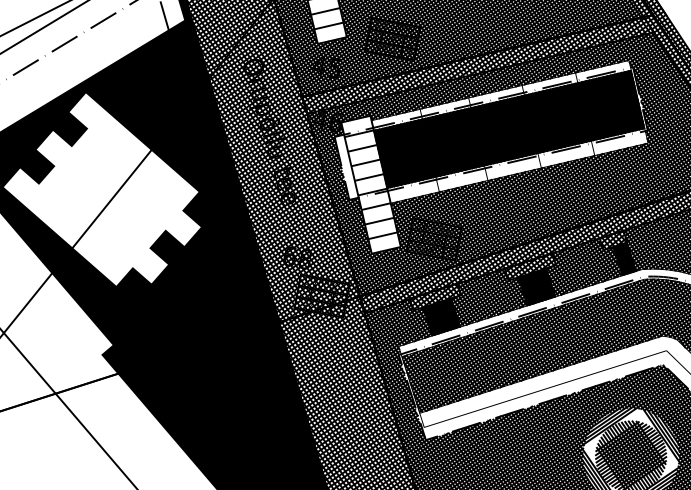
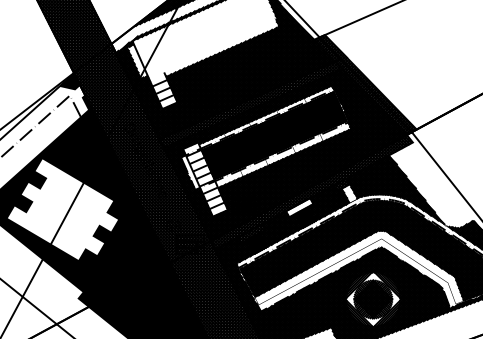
hatch: (624, 258) -> (349, 193), removed
hatch: (530, 266) -> (299, 207), removed

